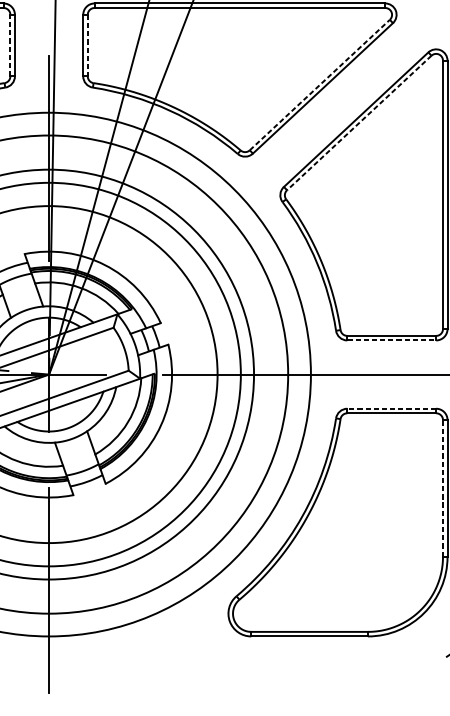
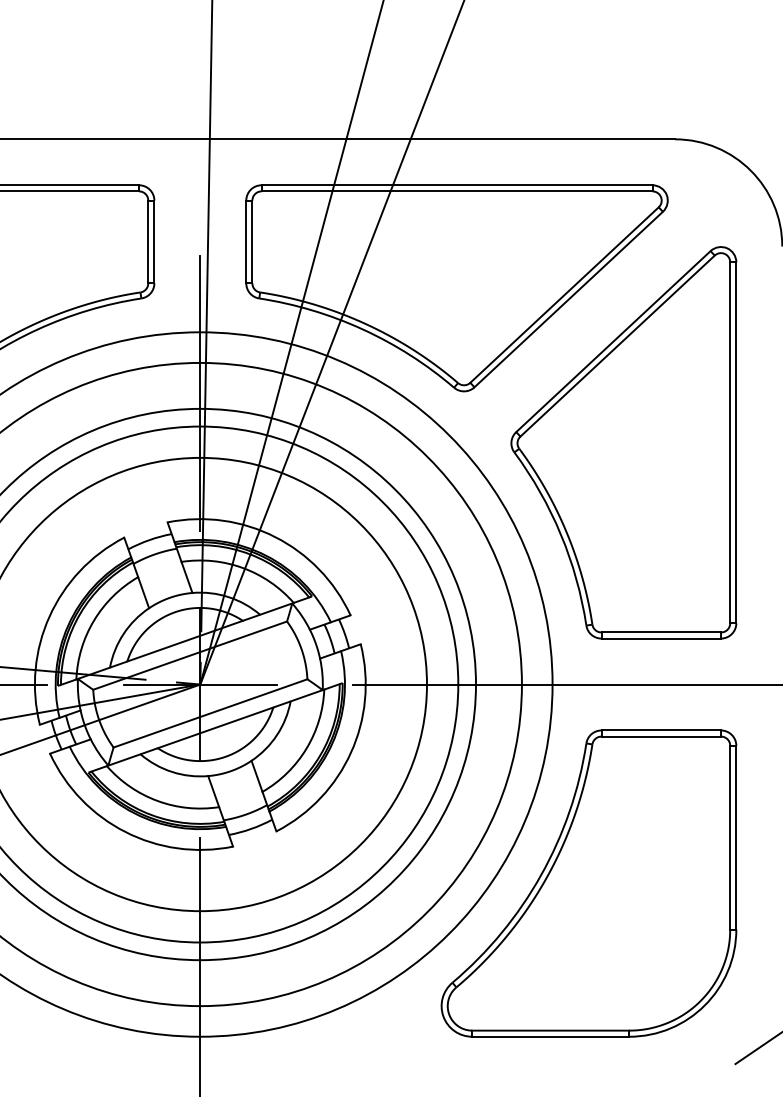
line: (10, 45) -> (148, 241), dashed -> solid
line: (87, 45) -> (252, 242), dashed -> solid
line: (319, 85) -> (564, 295), dashed -> solid
line: (359, 123) -> (617, 346), dashed -> solid
line: (391, 340) -> (661, 638), dashed -> solid
line: (391, 408) -> (661, 730), dashed -> solid
line: (443, 488) -> (730, 837), dashed -> solid

